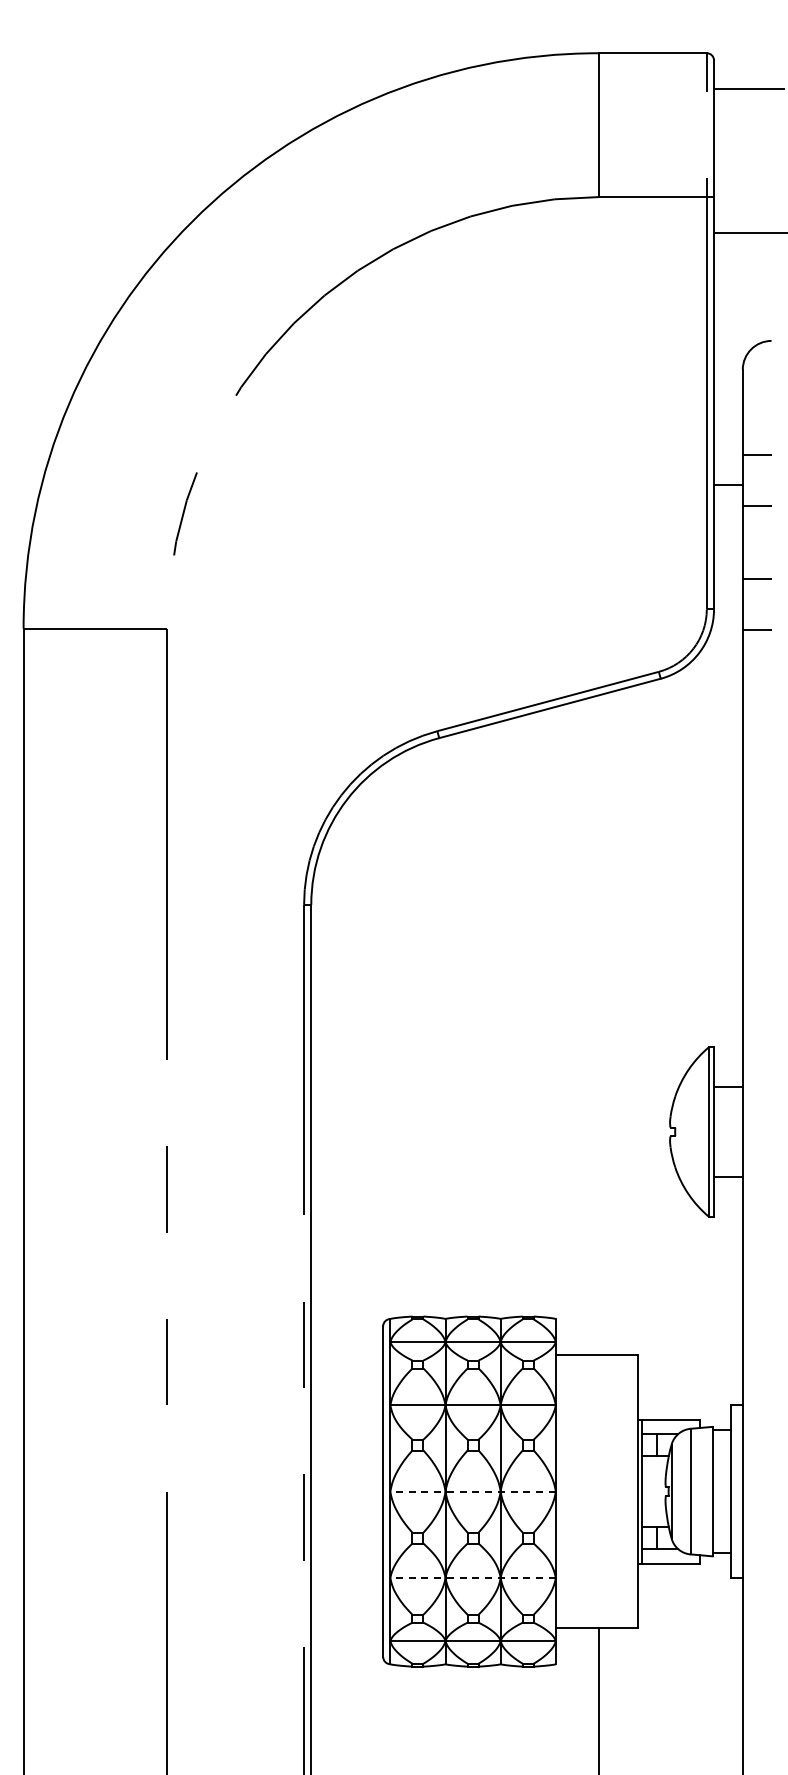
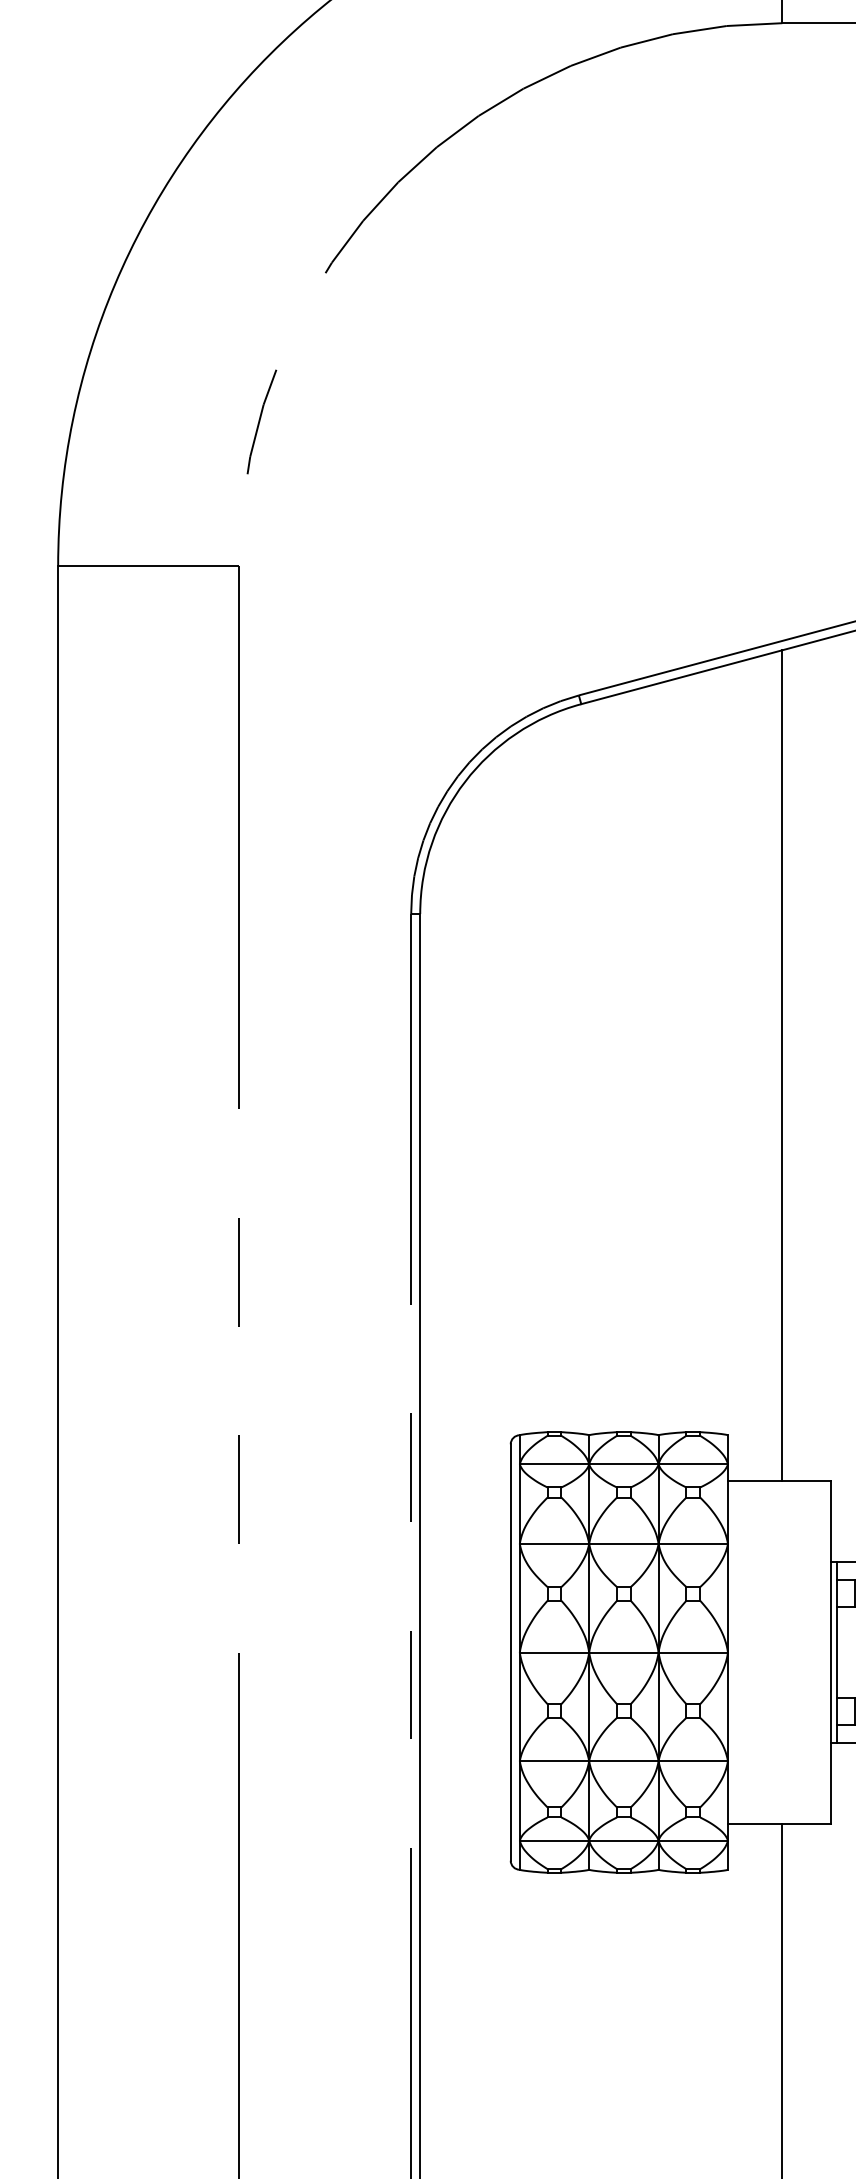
line: (598, 1024) -> (781, 1064), added
line: (473, 1491) -> (624, 1652), dashed -> solid
line: (473, 1577) -> (624, 1760), dashed -> solid

